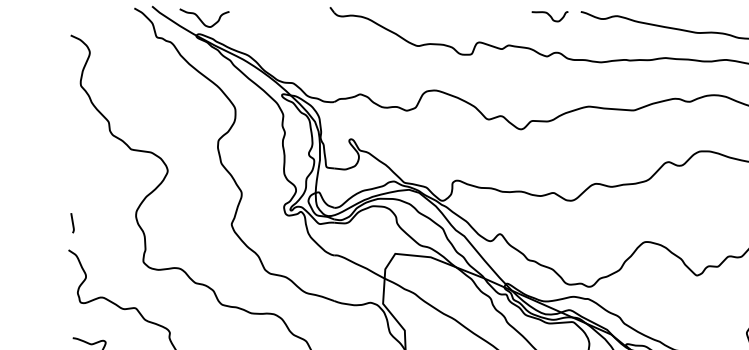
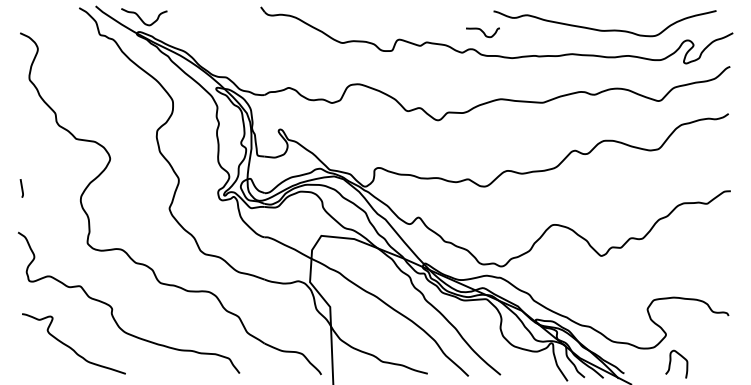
curve: (549, 16) -> (482, 32), moved
line: (72, 223) -> (21, 188), moved

